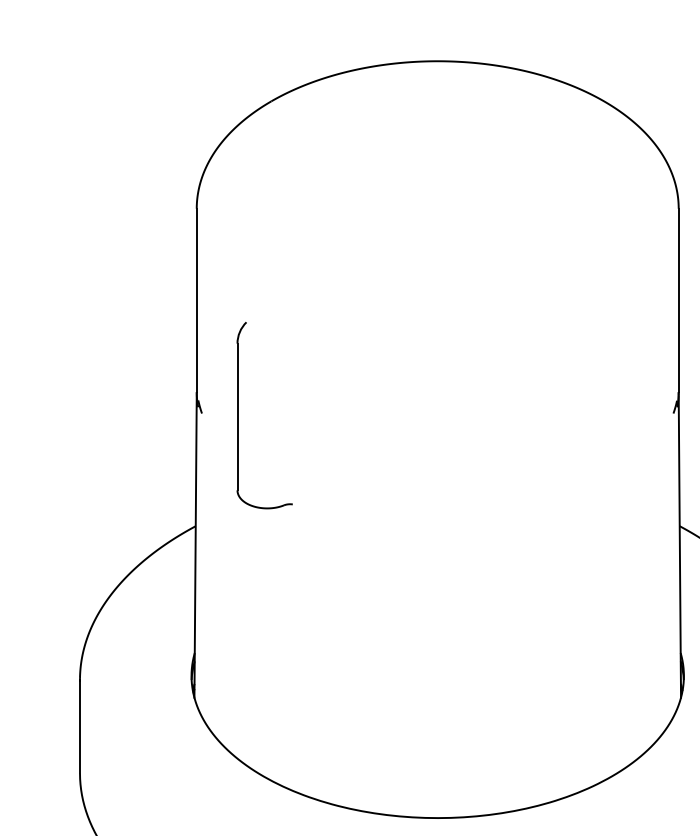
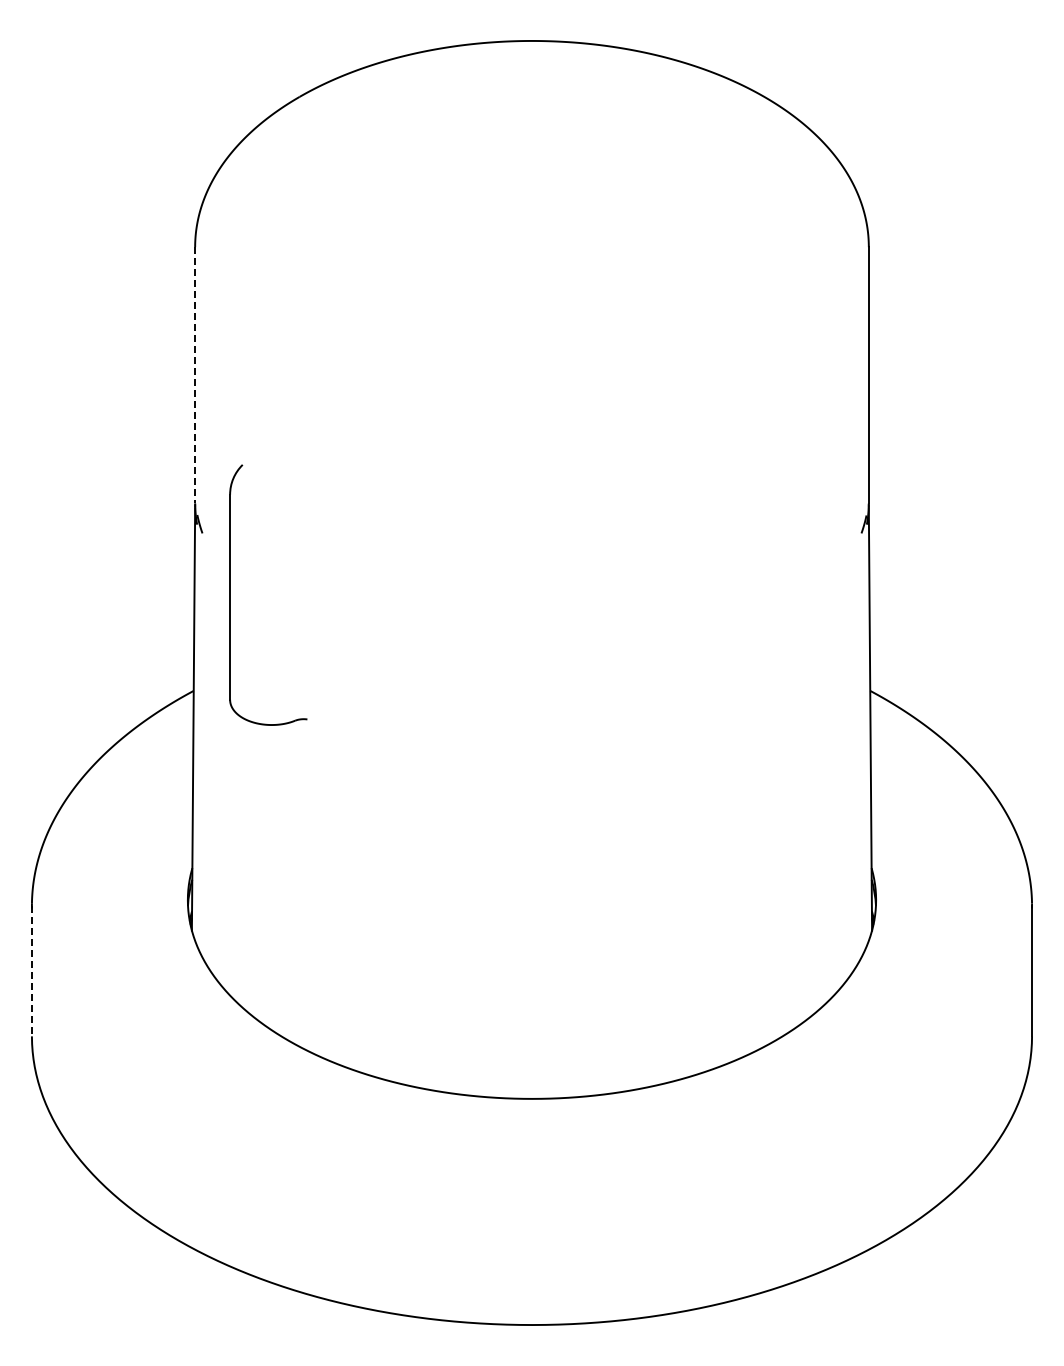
line: (197, 300) -> (195, 375), solid -> dashed
part: (237, 415) -> (230, 594), moved
line: (79, 726) -> (31, 971), solid -> dashed

